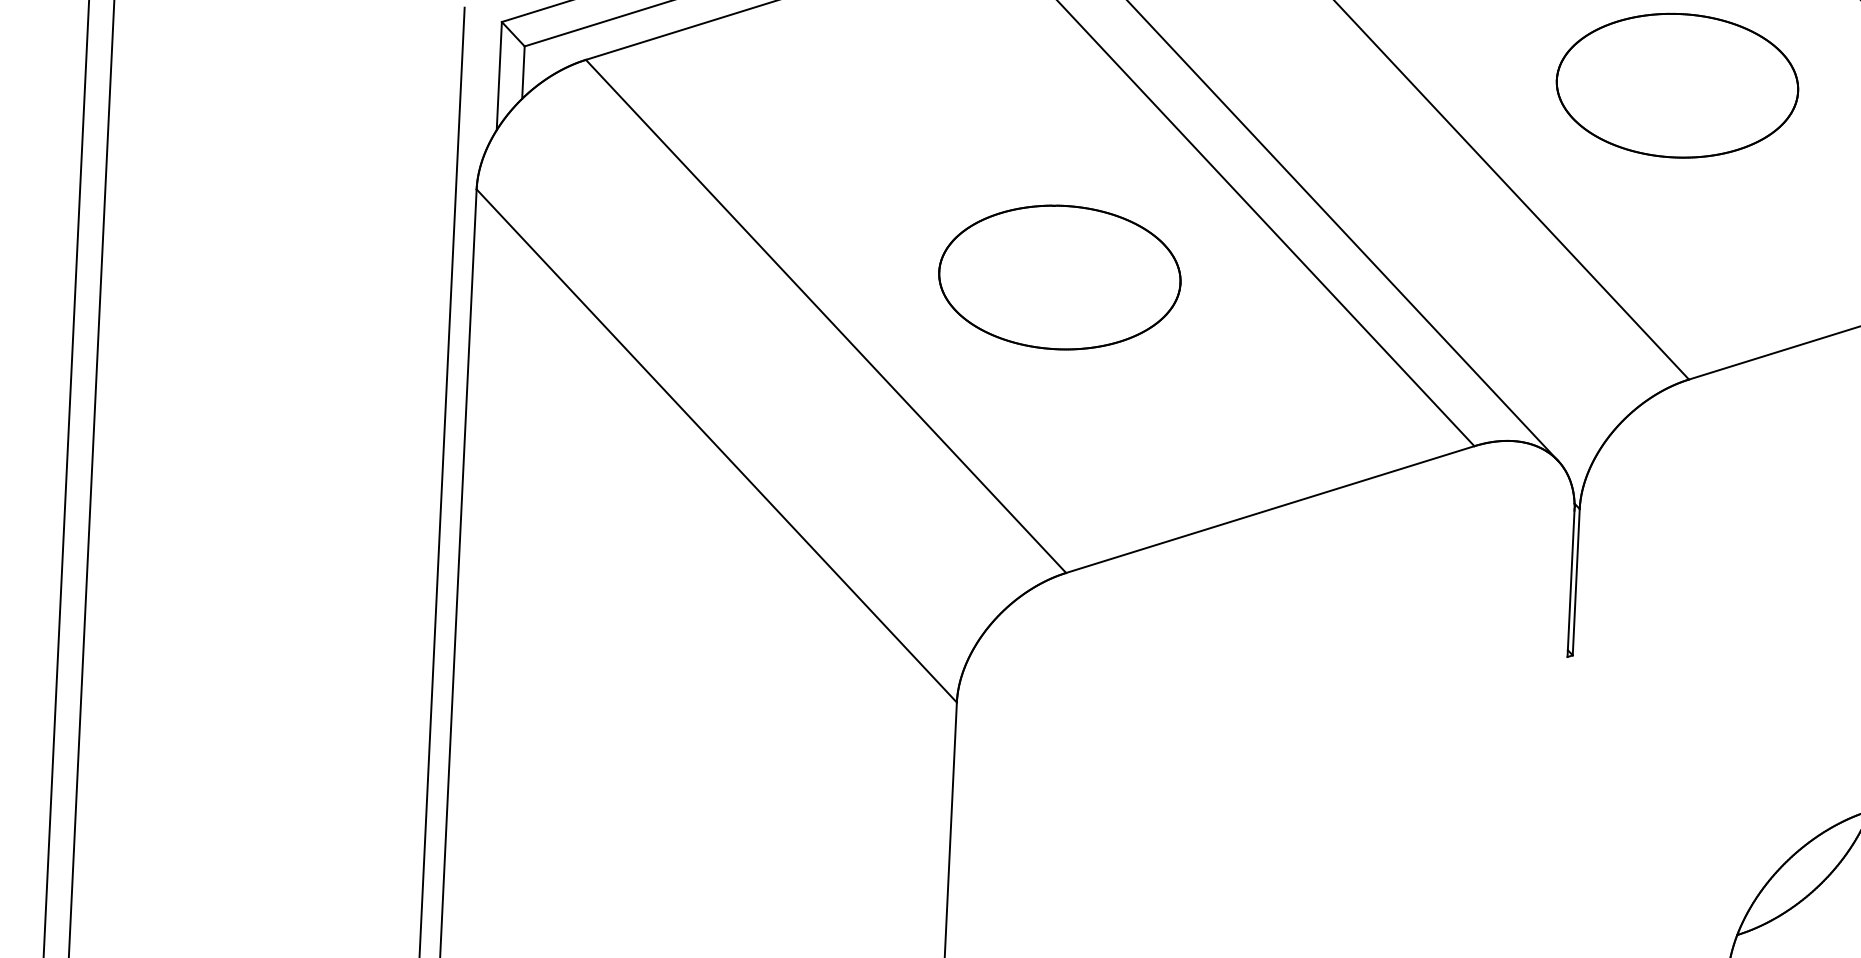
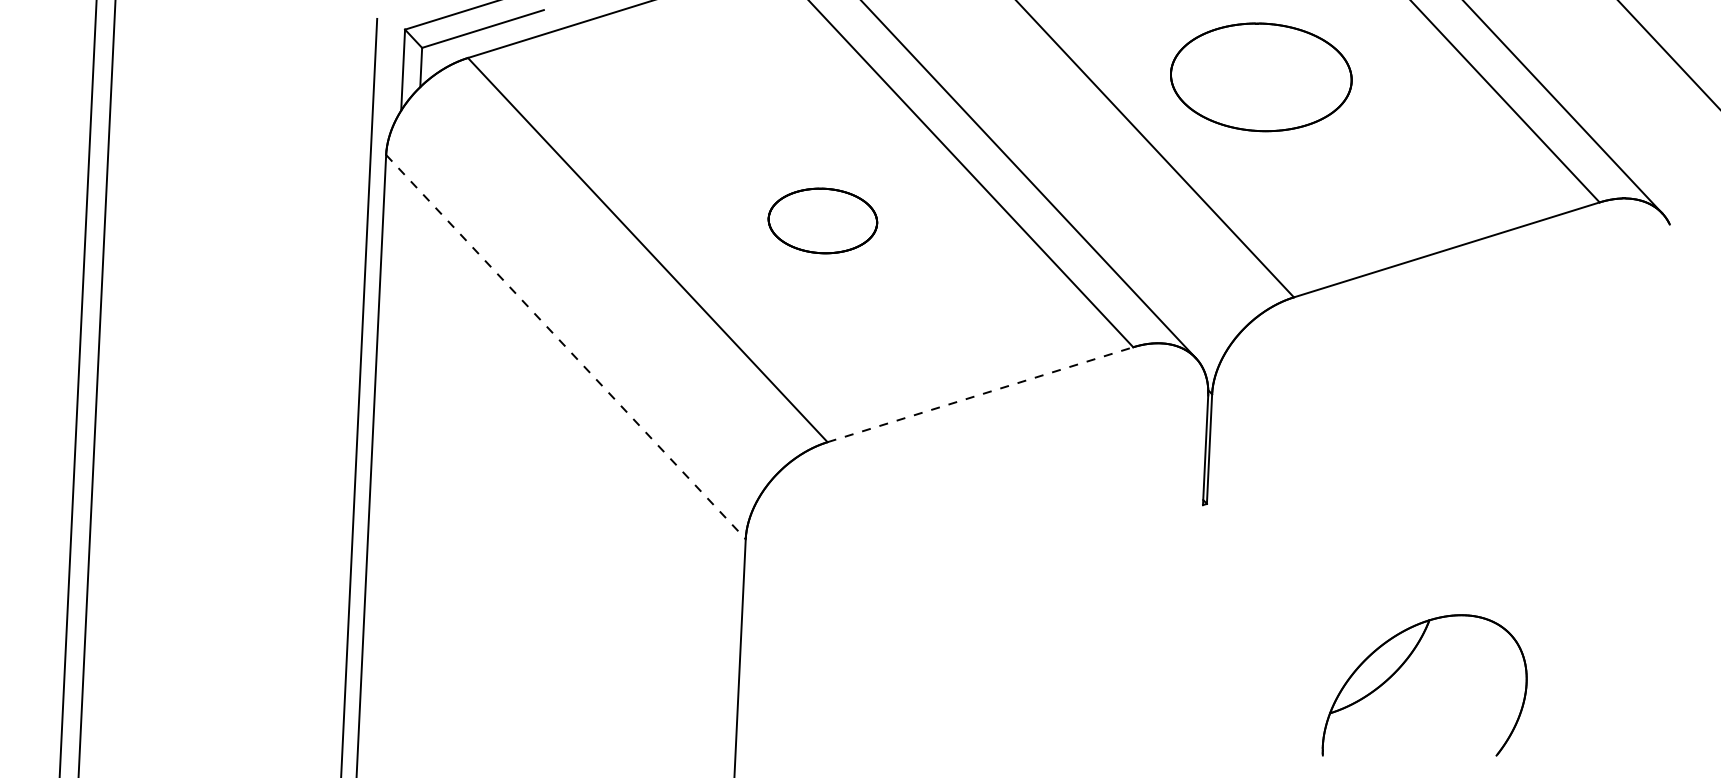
part: (1677, 85) -> (1261, 77), moved
part: (1059, 276) -> (822, 220), size x0.6
line: (717, 446) -> (566, 347), solid -> dashed
line: (1270, 509) -> (980, 394), solid -> dashed

